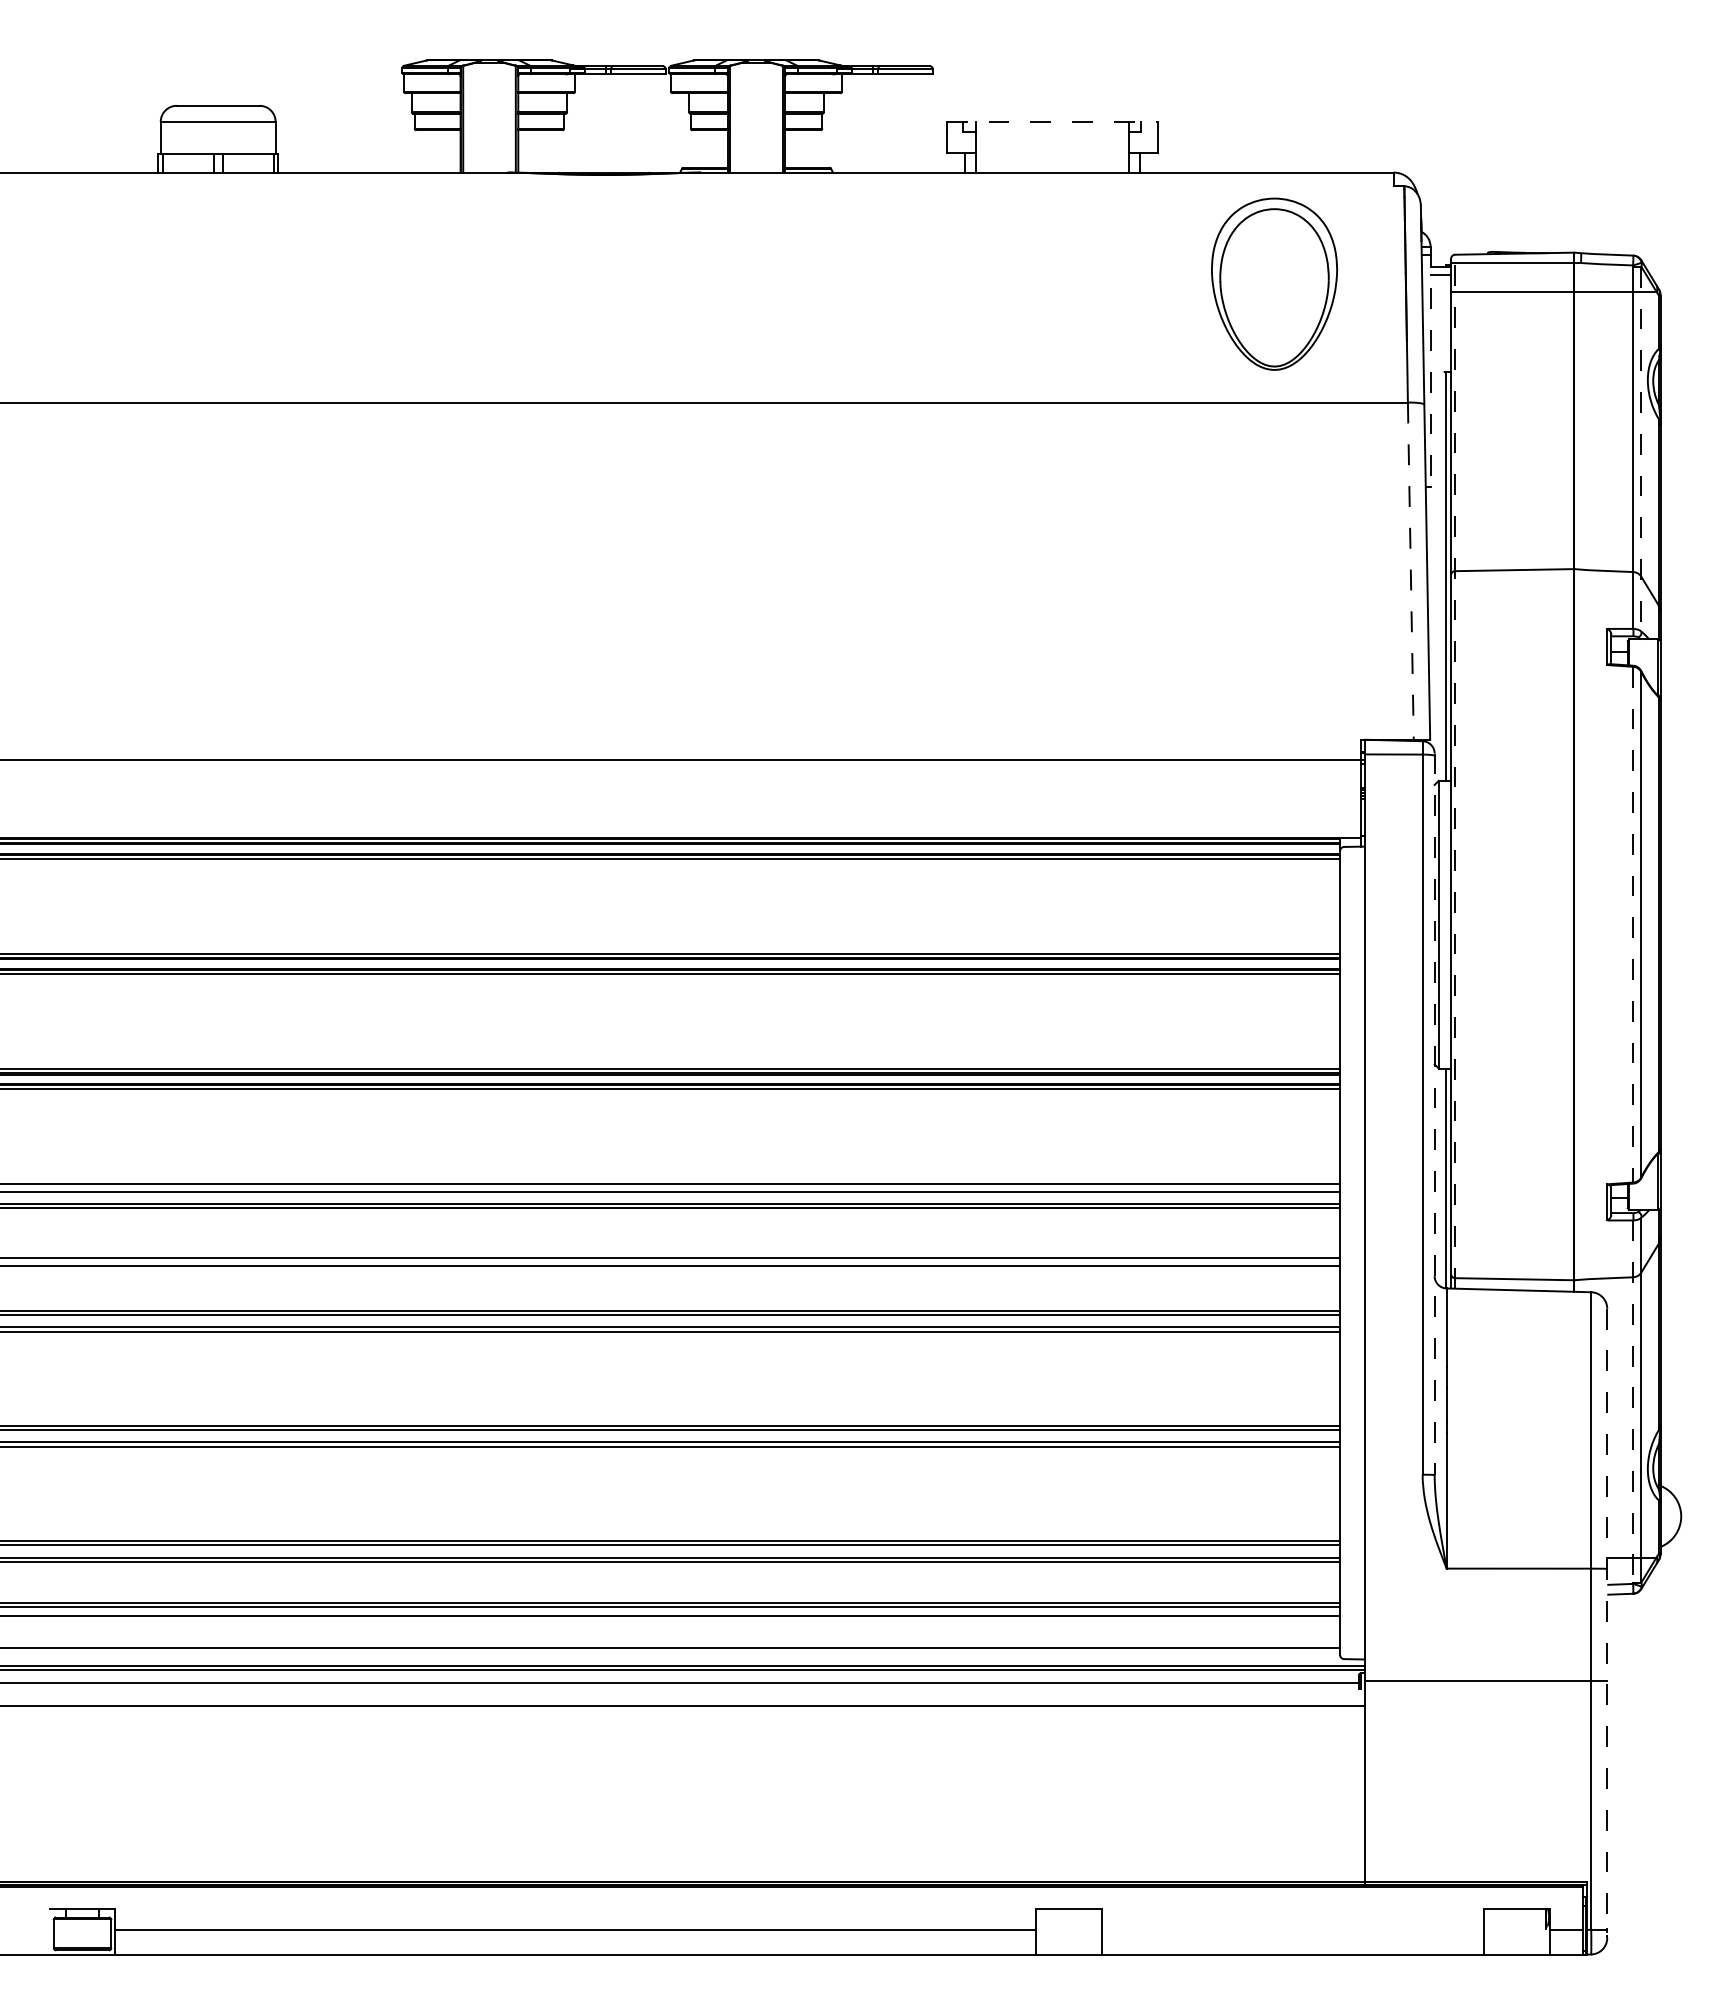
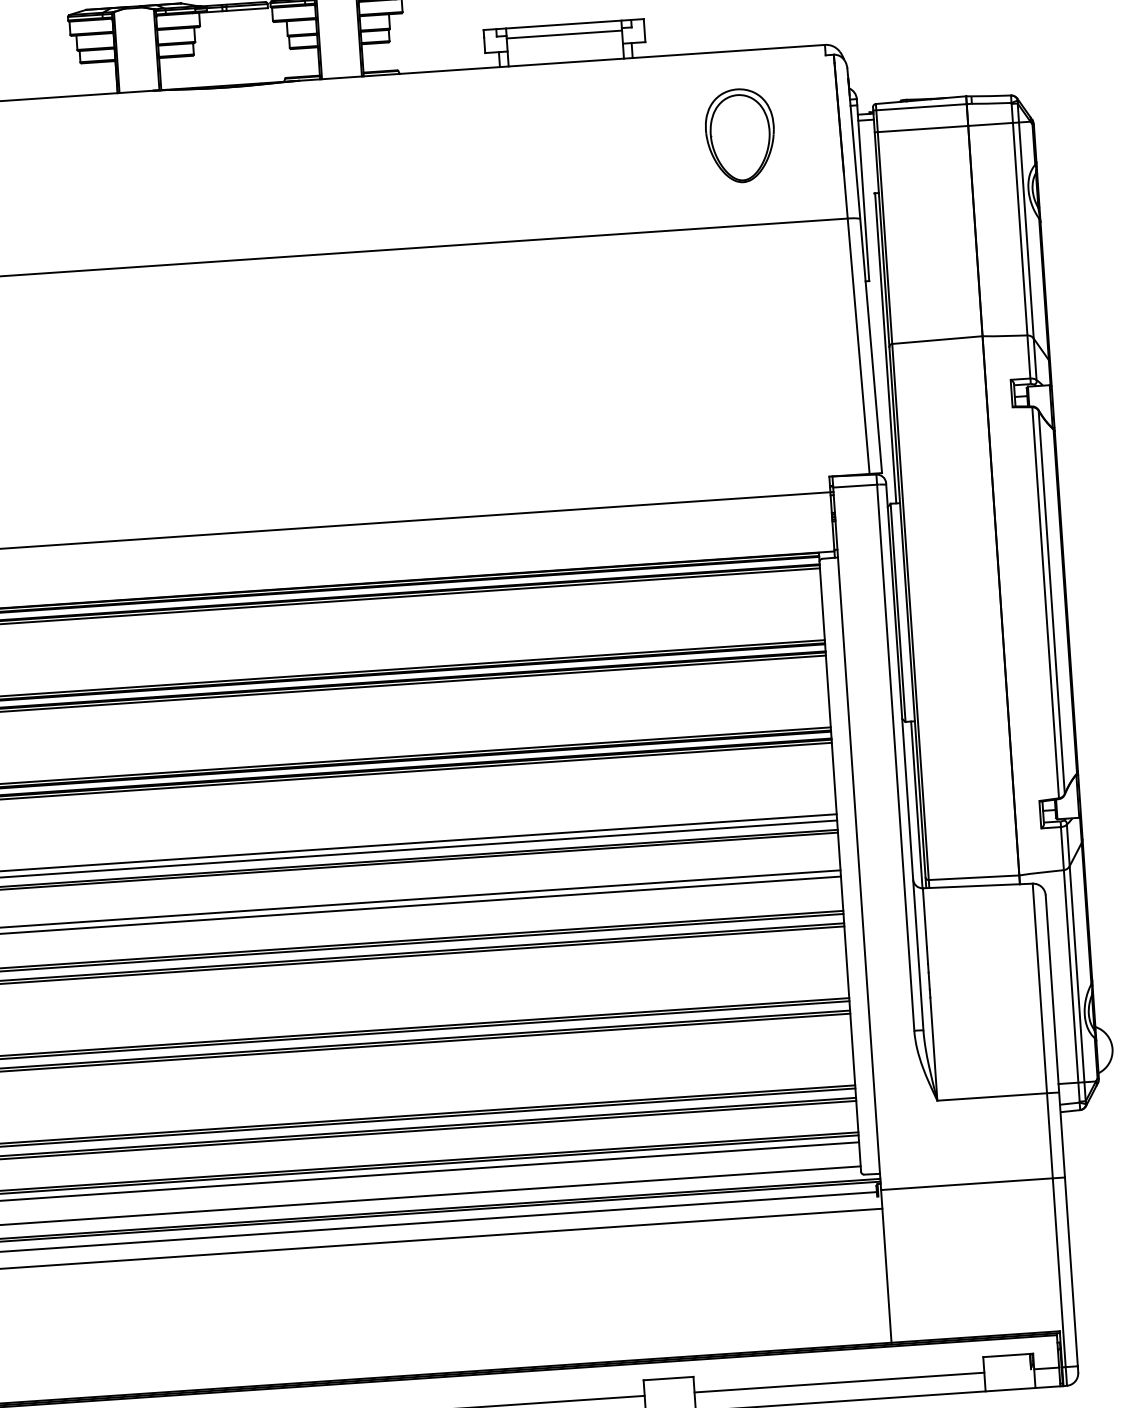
line: (1052, 122) -> (563, 24), dashed -> solid
line: (1052, 135) -> (564, 34), added
part: (1273, 284) -> (739, 135), size x0.71
line: (1430, 367) -> (863, 190), dashed -> solid
line: (1641, 449) -> (1027, 242), dashed -> solid
line: (1410, 571) -> (858, 346), dashed -> solid
line: (1455, 771) -> (902, 495), dashed -> solid
line: (1633, 924) -> (1045, 602), dashed -> solid
line: (1434, 1114) -> (904, 757), dashed -> solid
line: (1633, 1402) -> (1070, 965), dashed -> solid
line: (1607, 1623) -> (1062, 1134), dashed -> solid
line: (1292, 1929) -> (839, 1382), added

